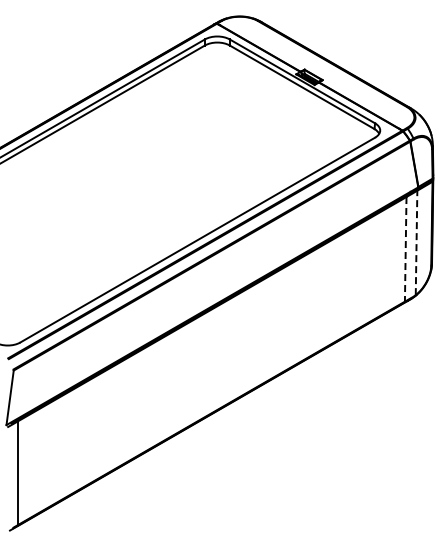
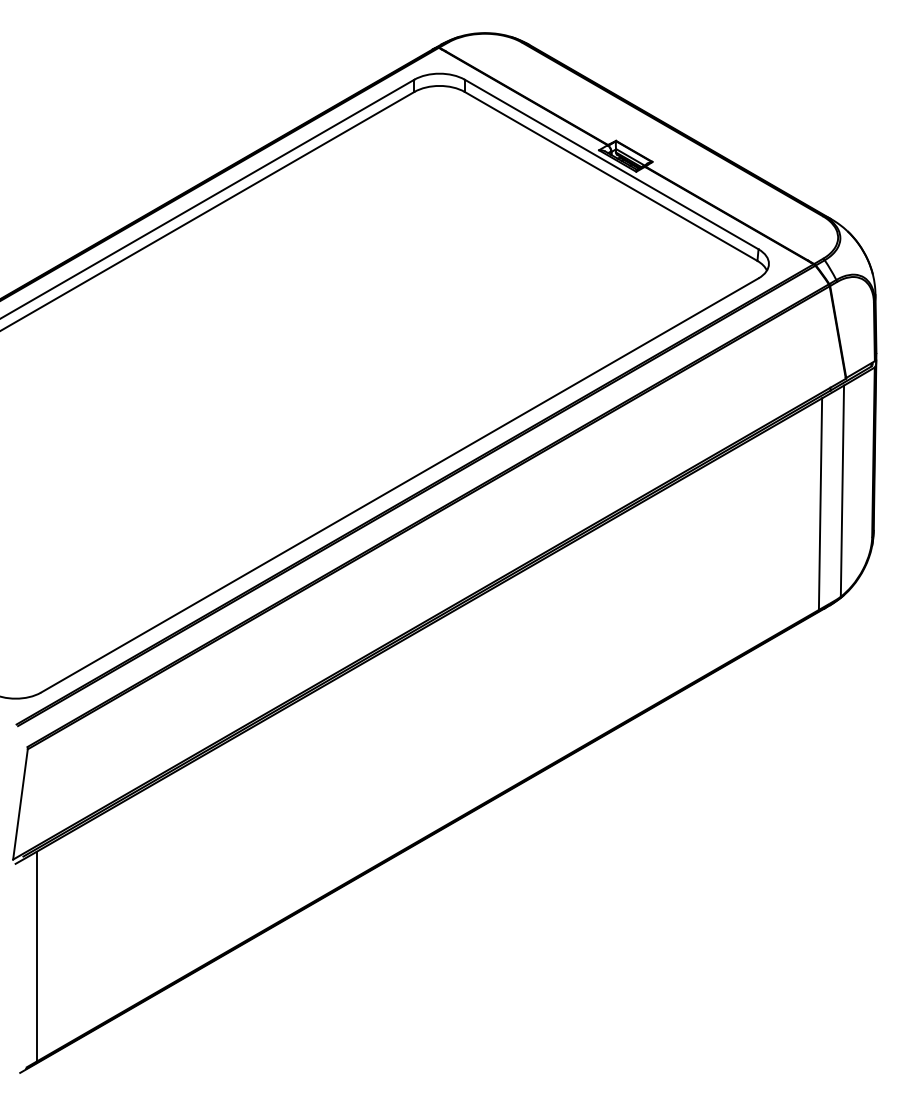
line: (416, 242) -> (842, 490), dashed -> solid
line: (405, 249) -> (820, 504), dashed -> solid

